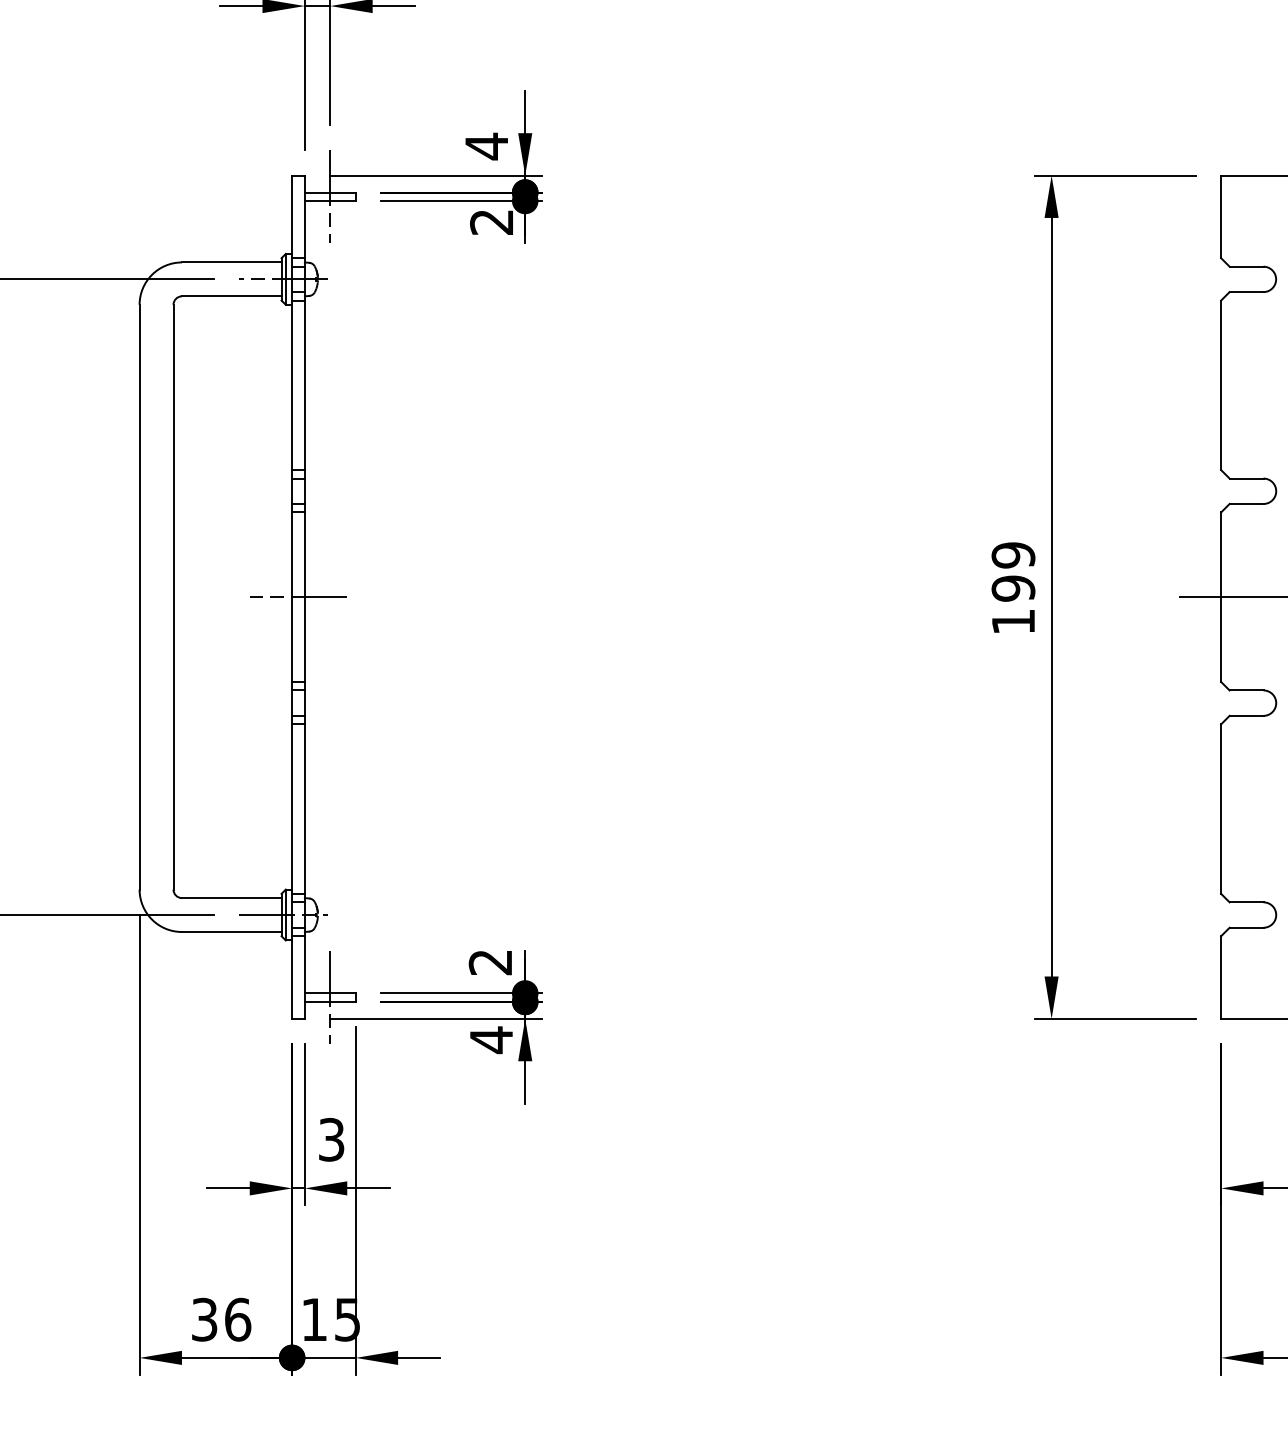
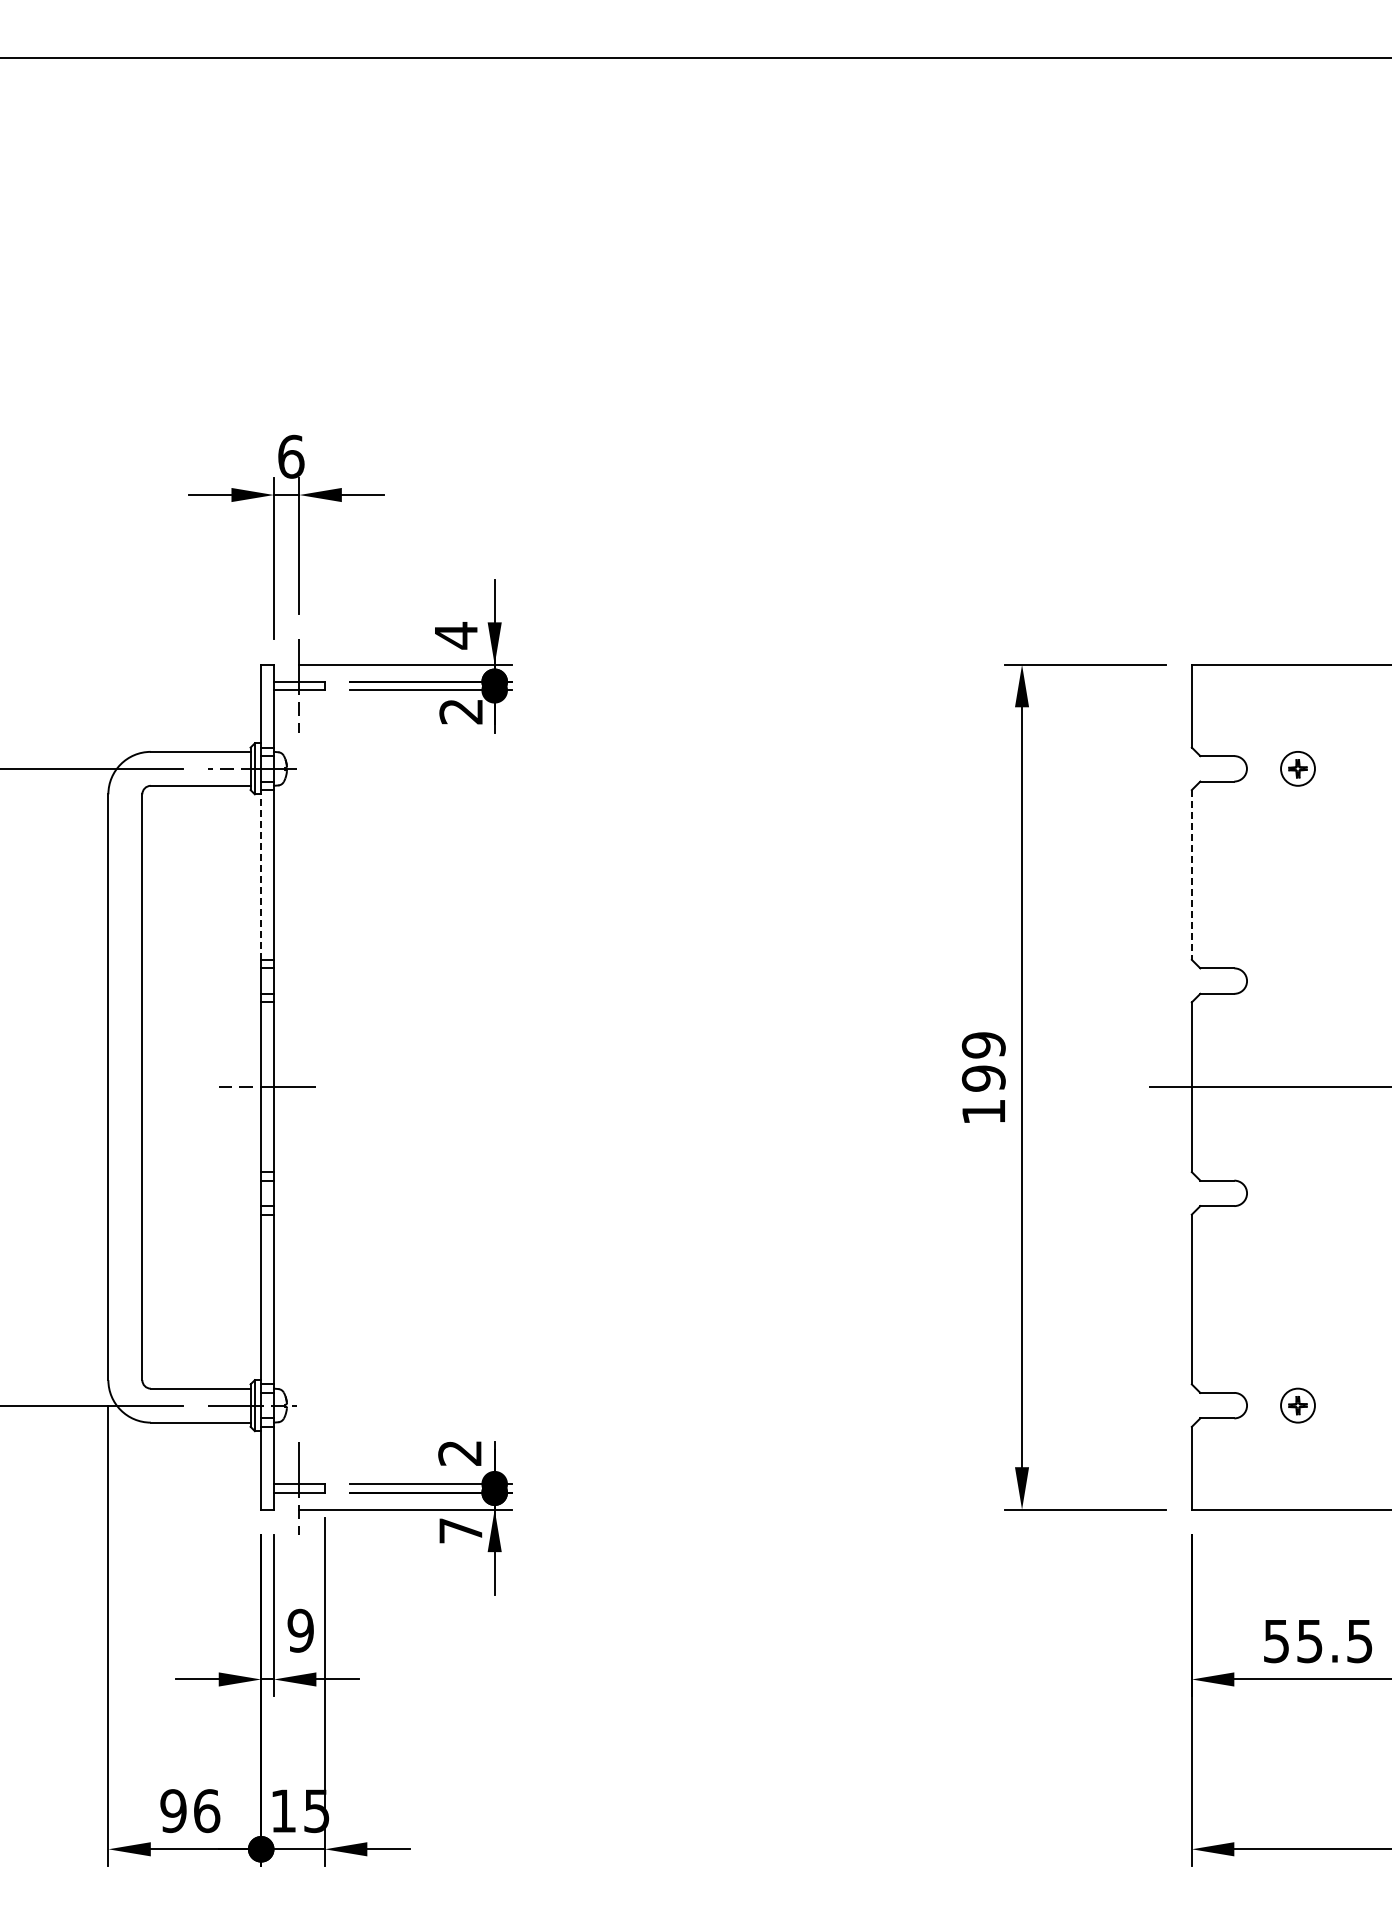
line: (292, 384) -> (261, 874), solid -> dashed
line: (1220, 384) -> (1191, 874), solid -> dashed
text: (491, 1039) -> (460, 1530), 4 -> 7
text: (331, 1139) -> (300, 1630), 3 -> 9
text: (204, 1319) -> (173, 1810), 36 -> 96

